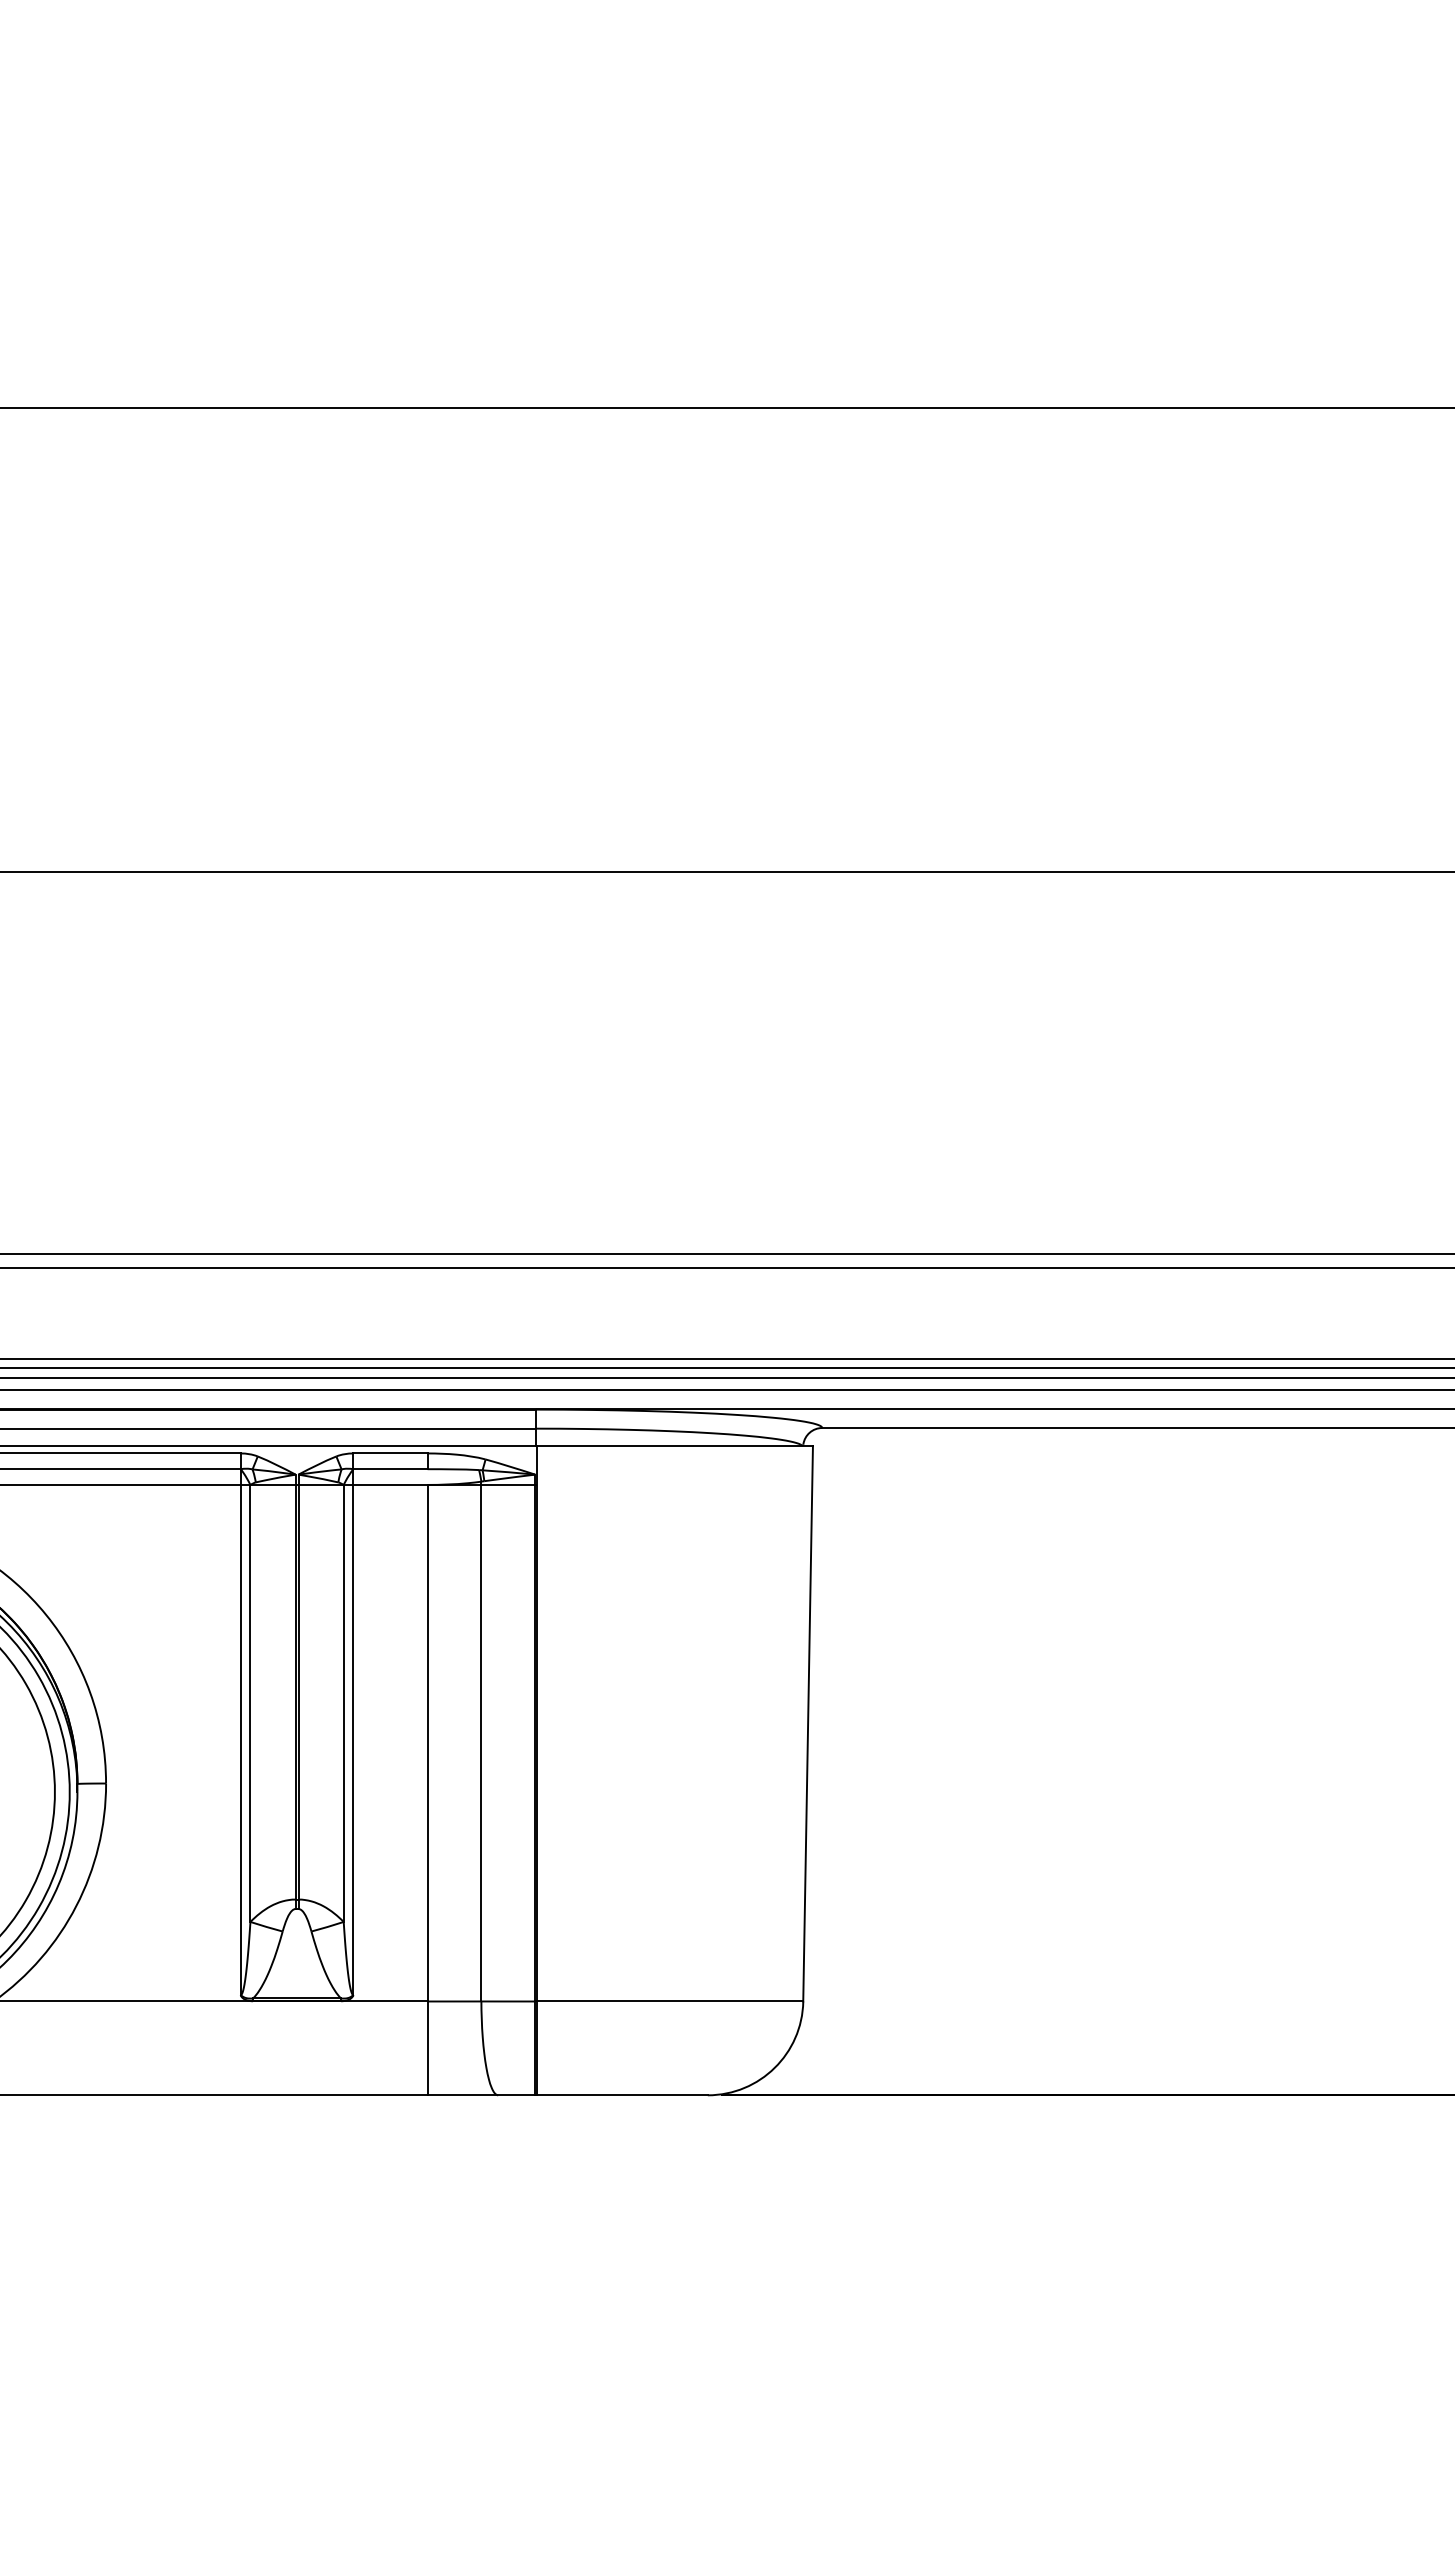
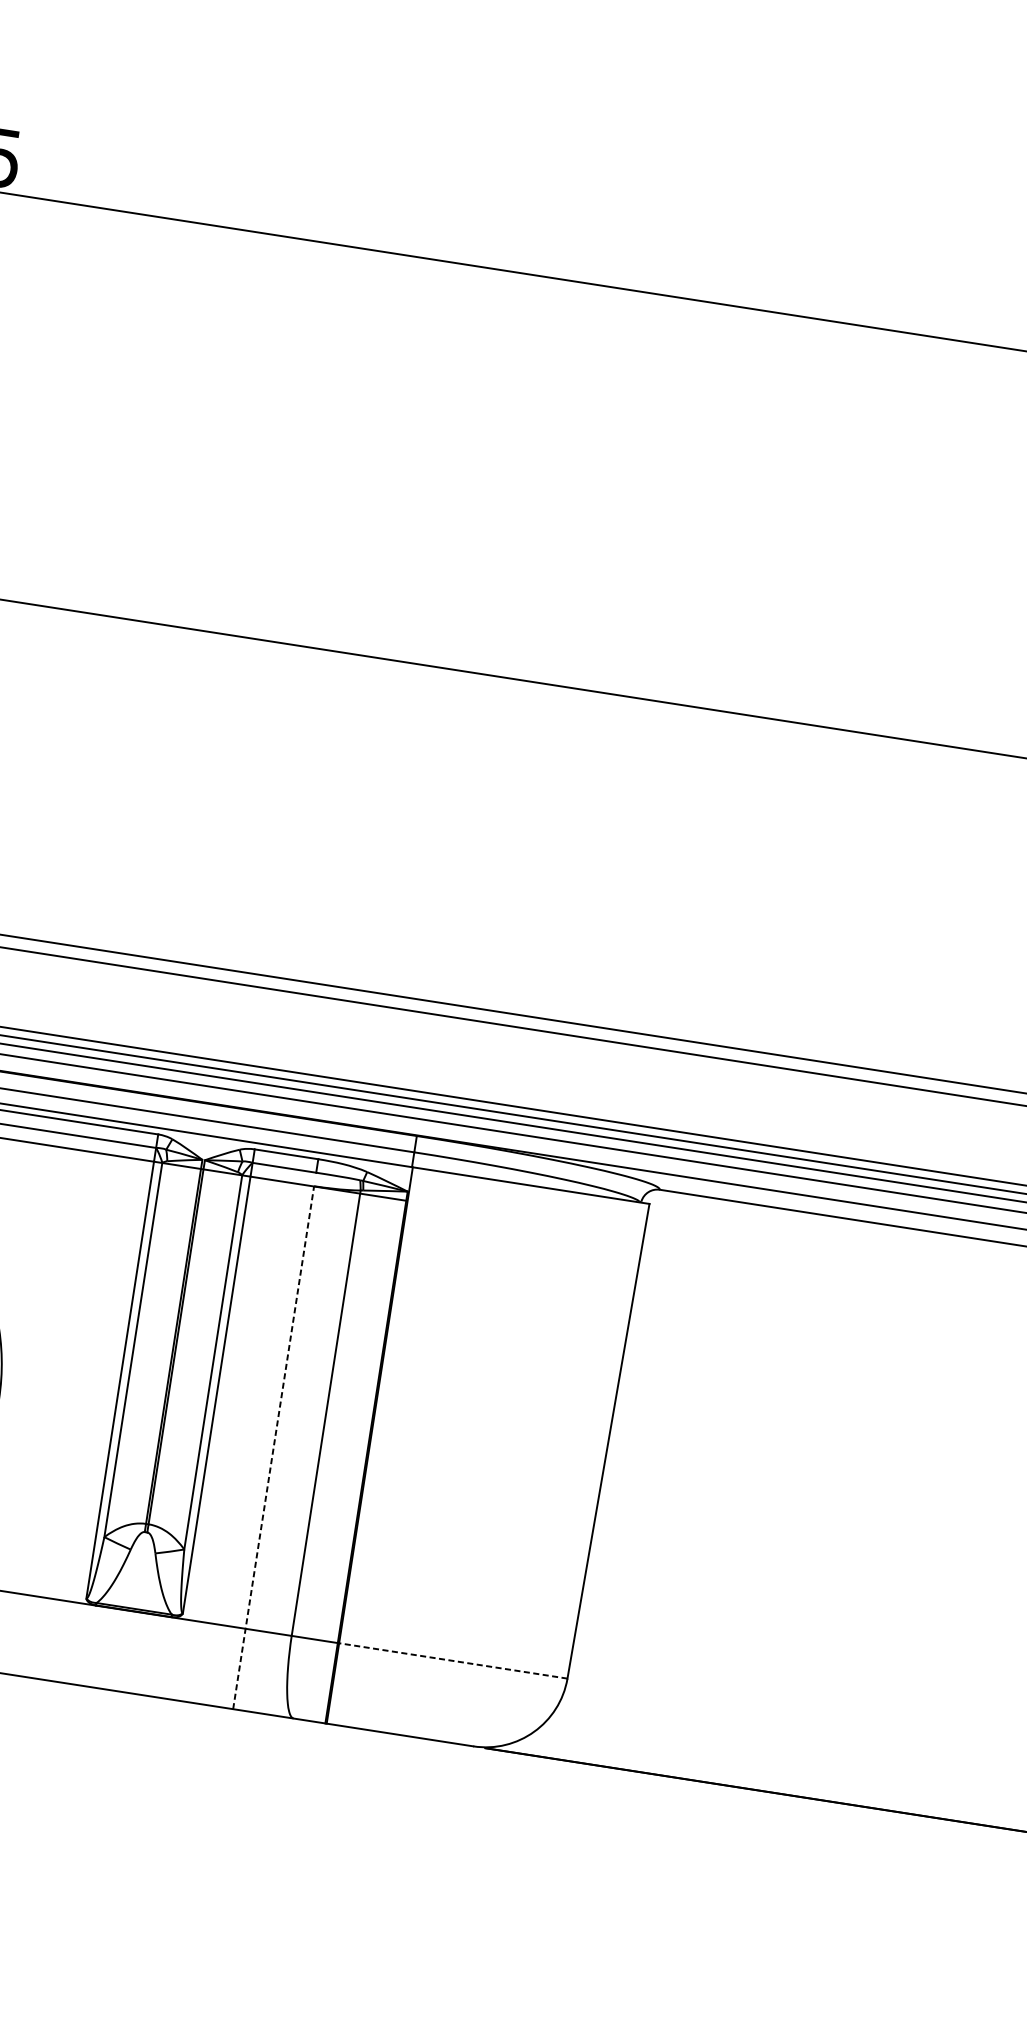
line: (427, 1789) -> (273, 1447), solid -> dashed
line: (668, 2001) -> (452, 1660), solid -> dashed

